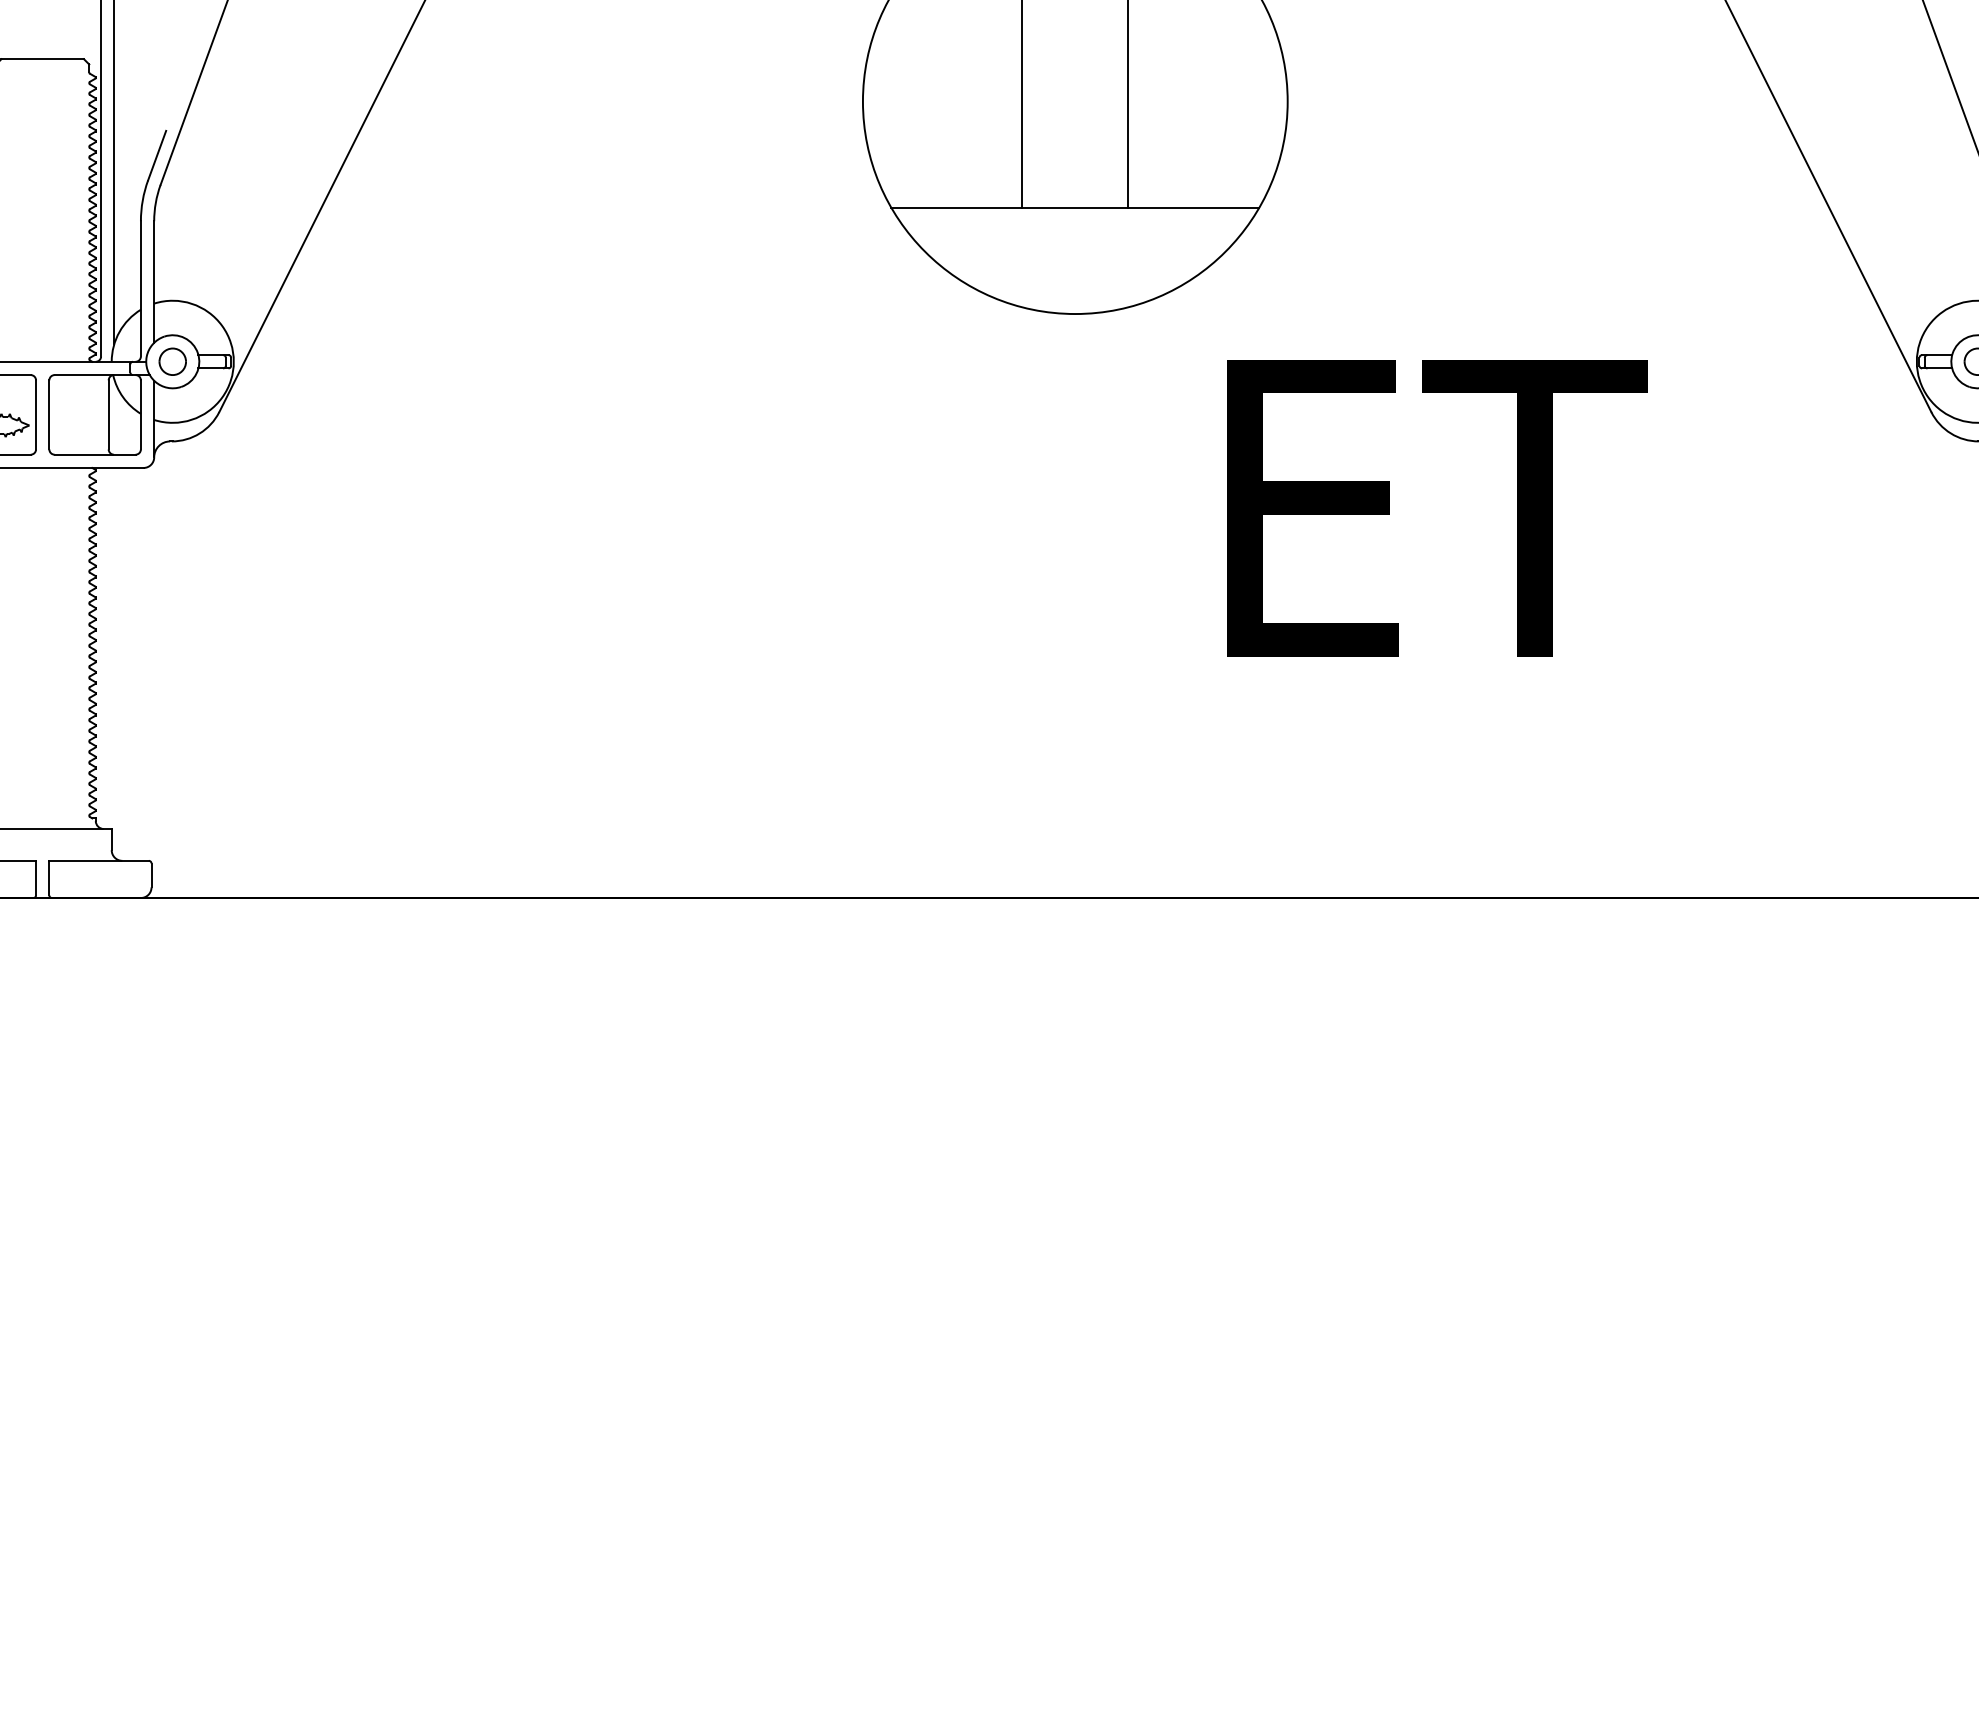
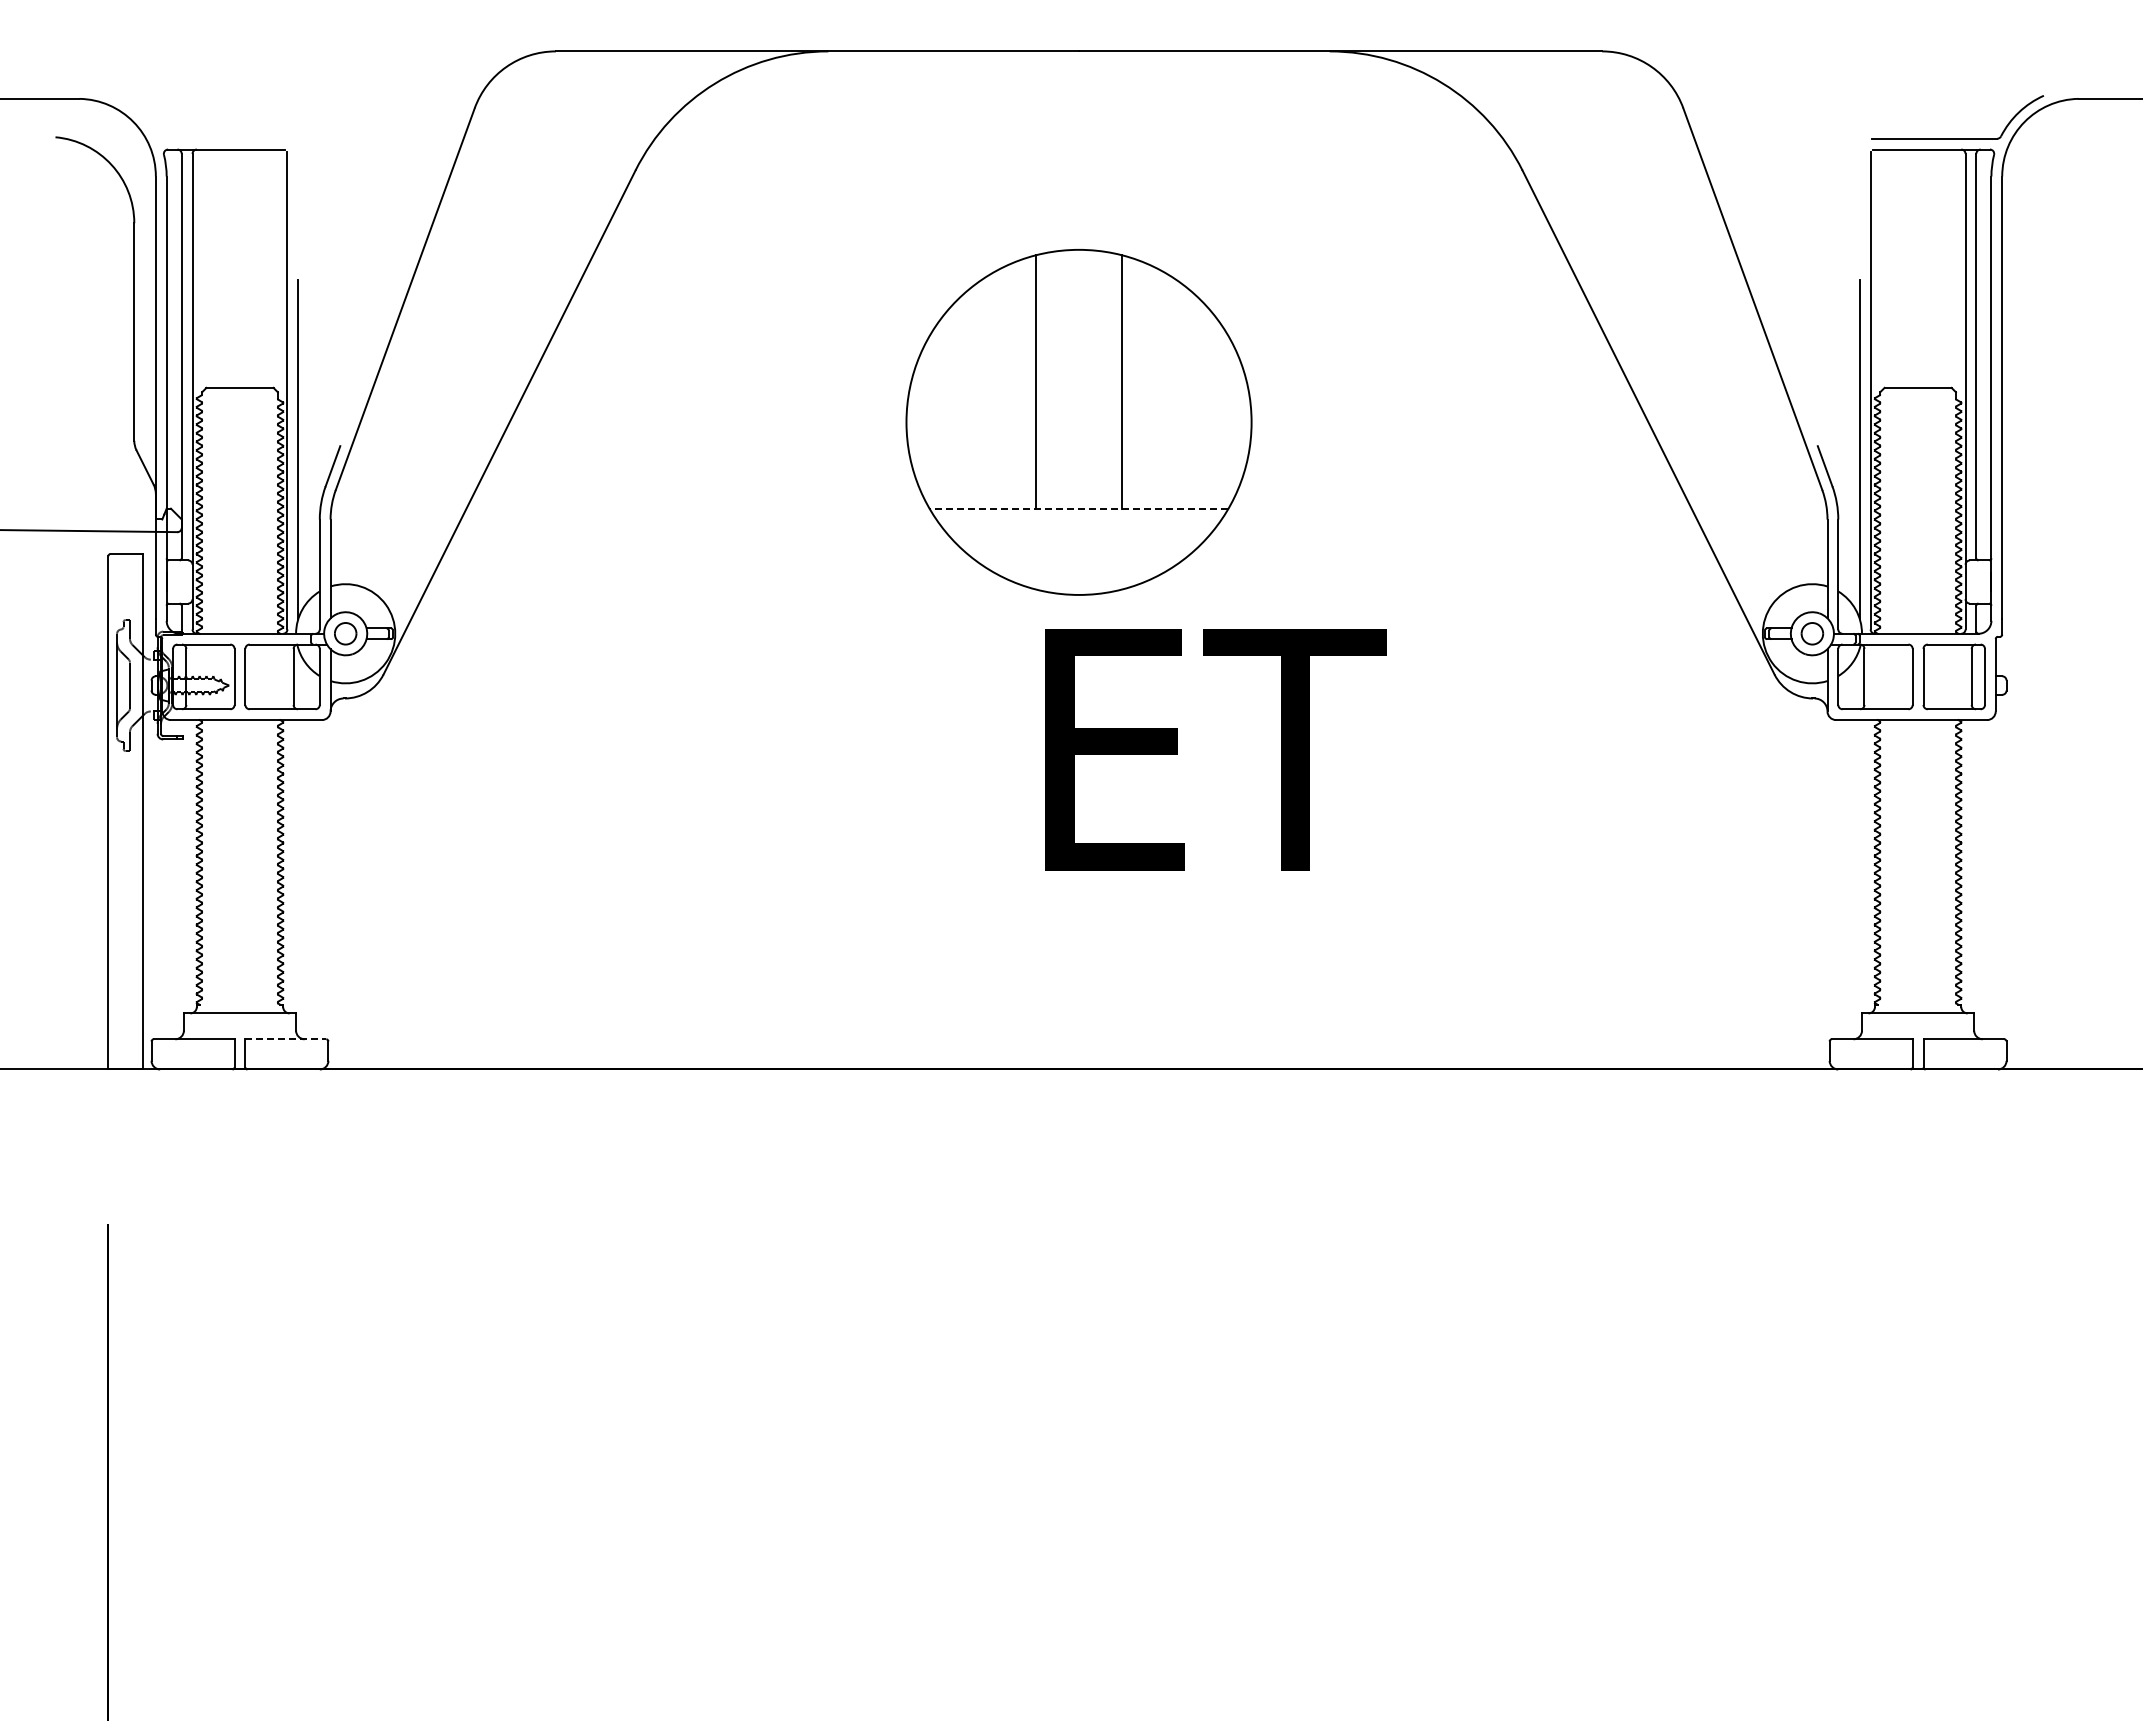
line: (1074, 207) -> (1078, 508), solid -> dashed
text: (1436, 507) -> (1215, 749), moved
line: (99, 861) -> (286, 1039), solid -> dashed

